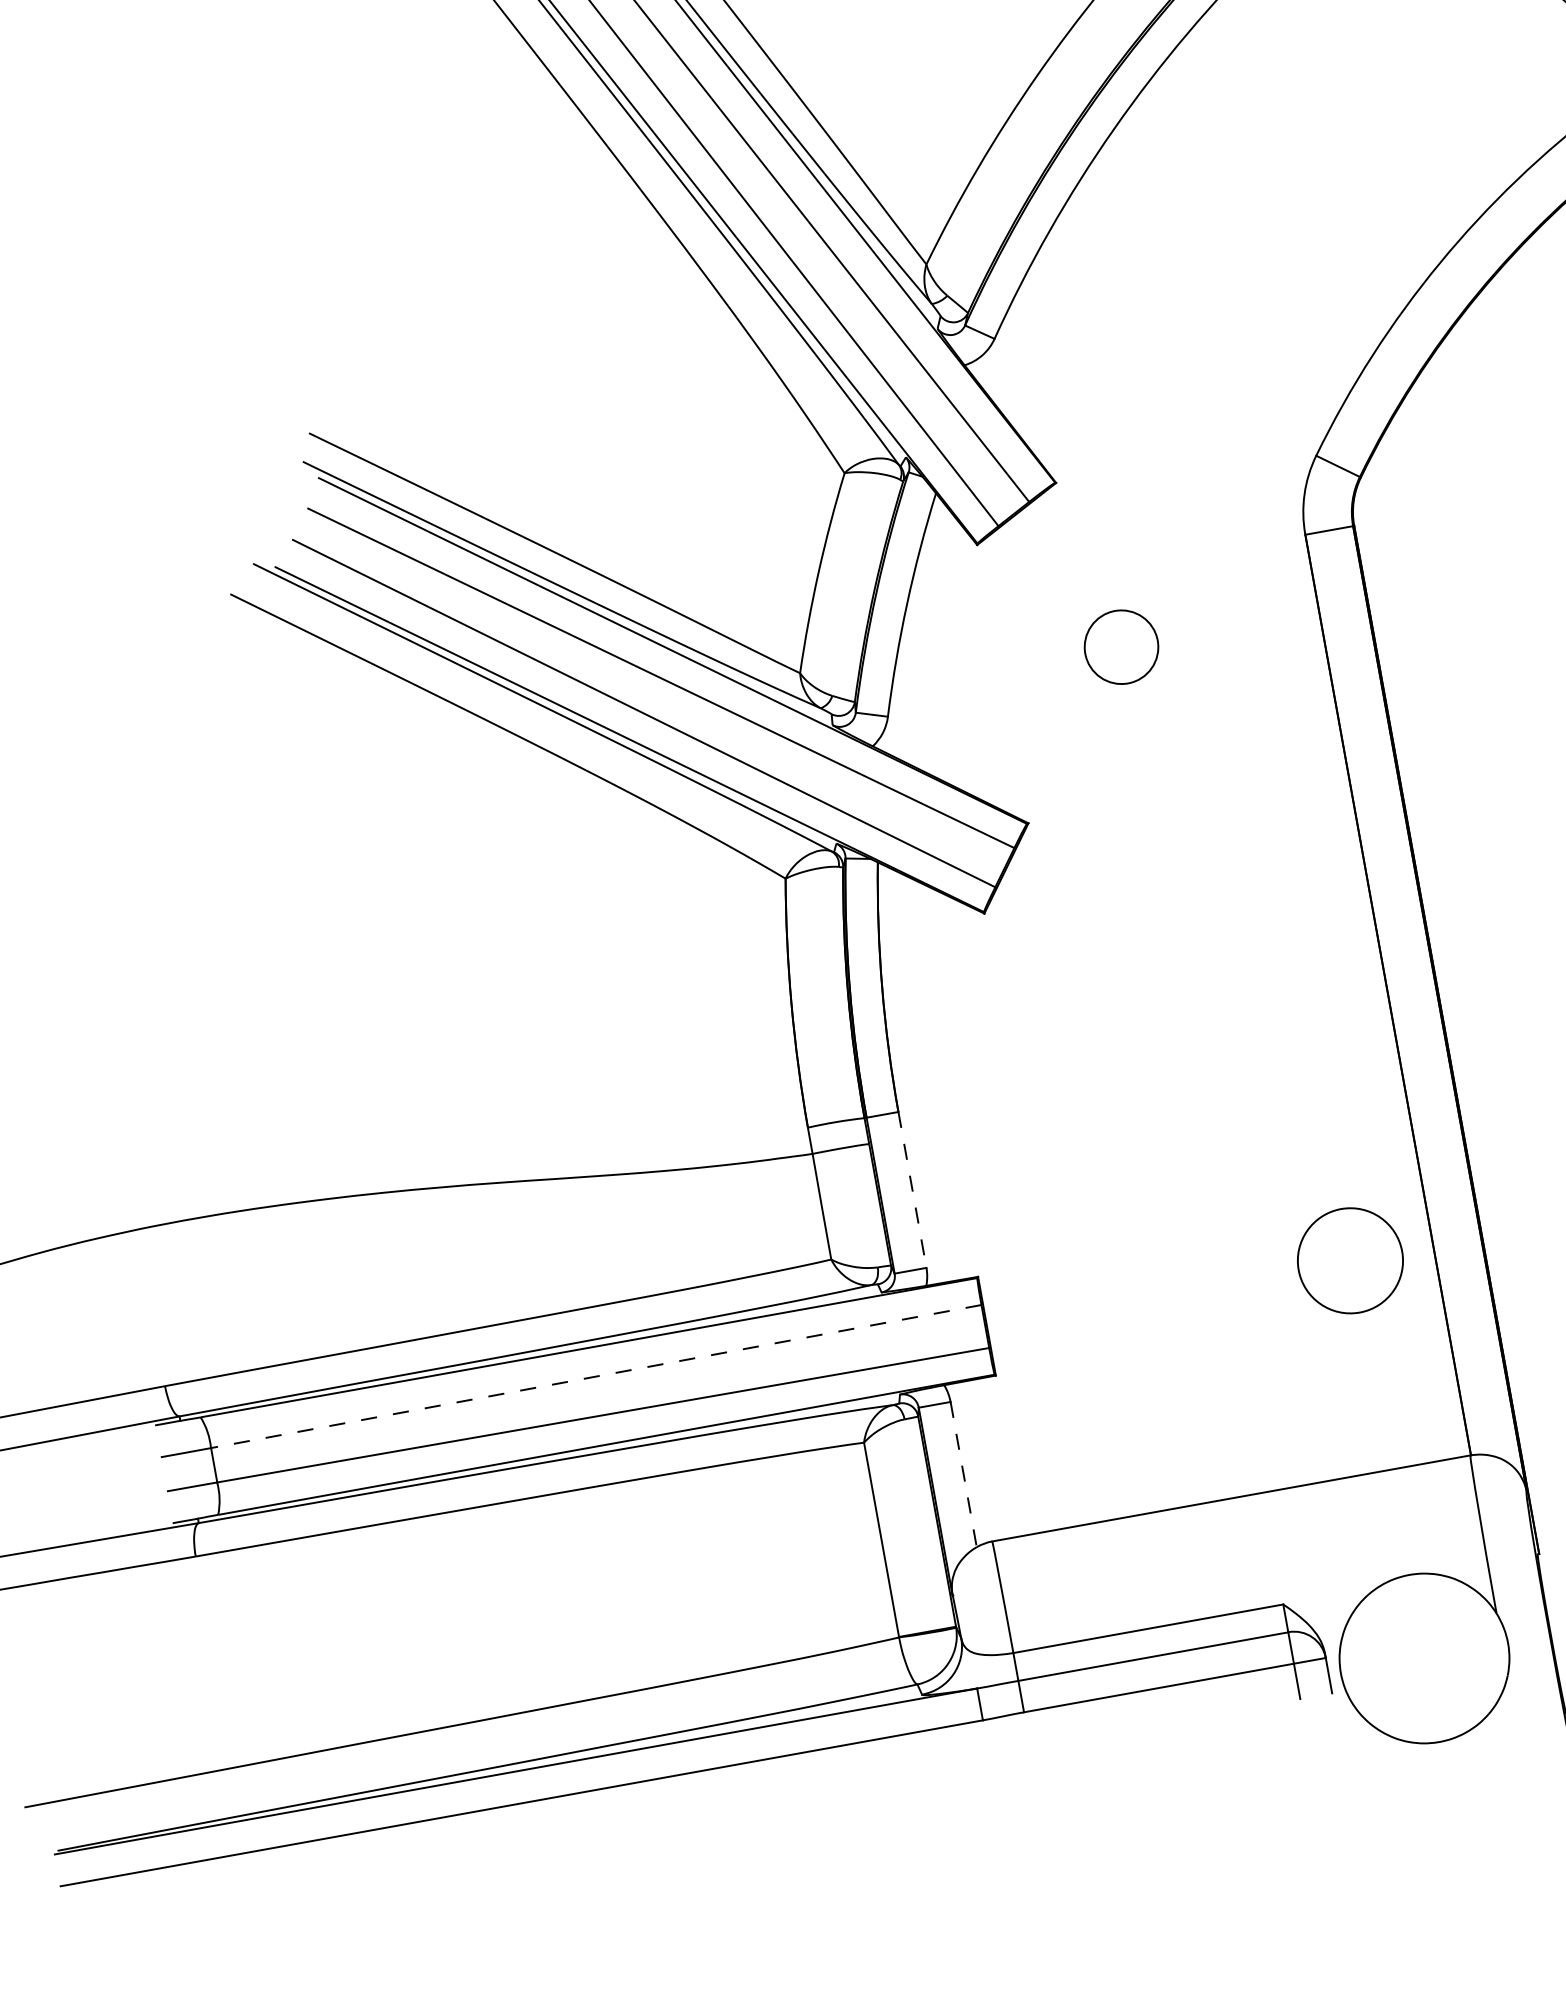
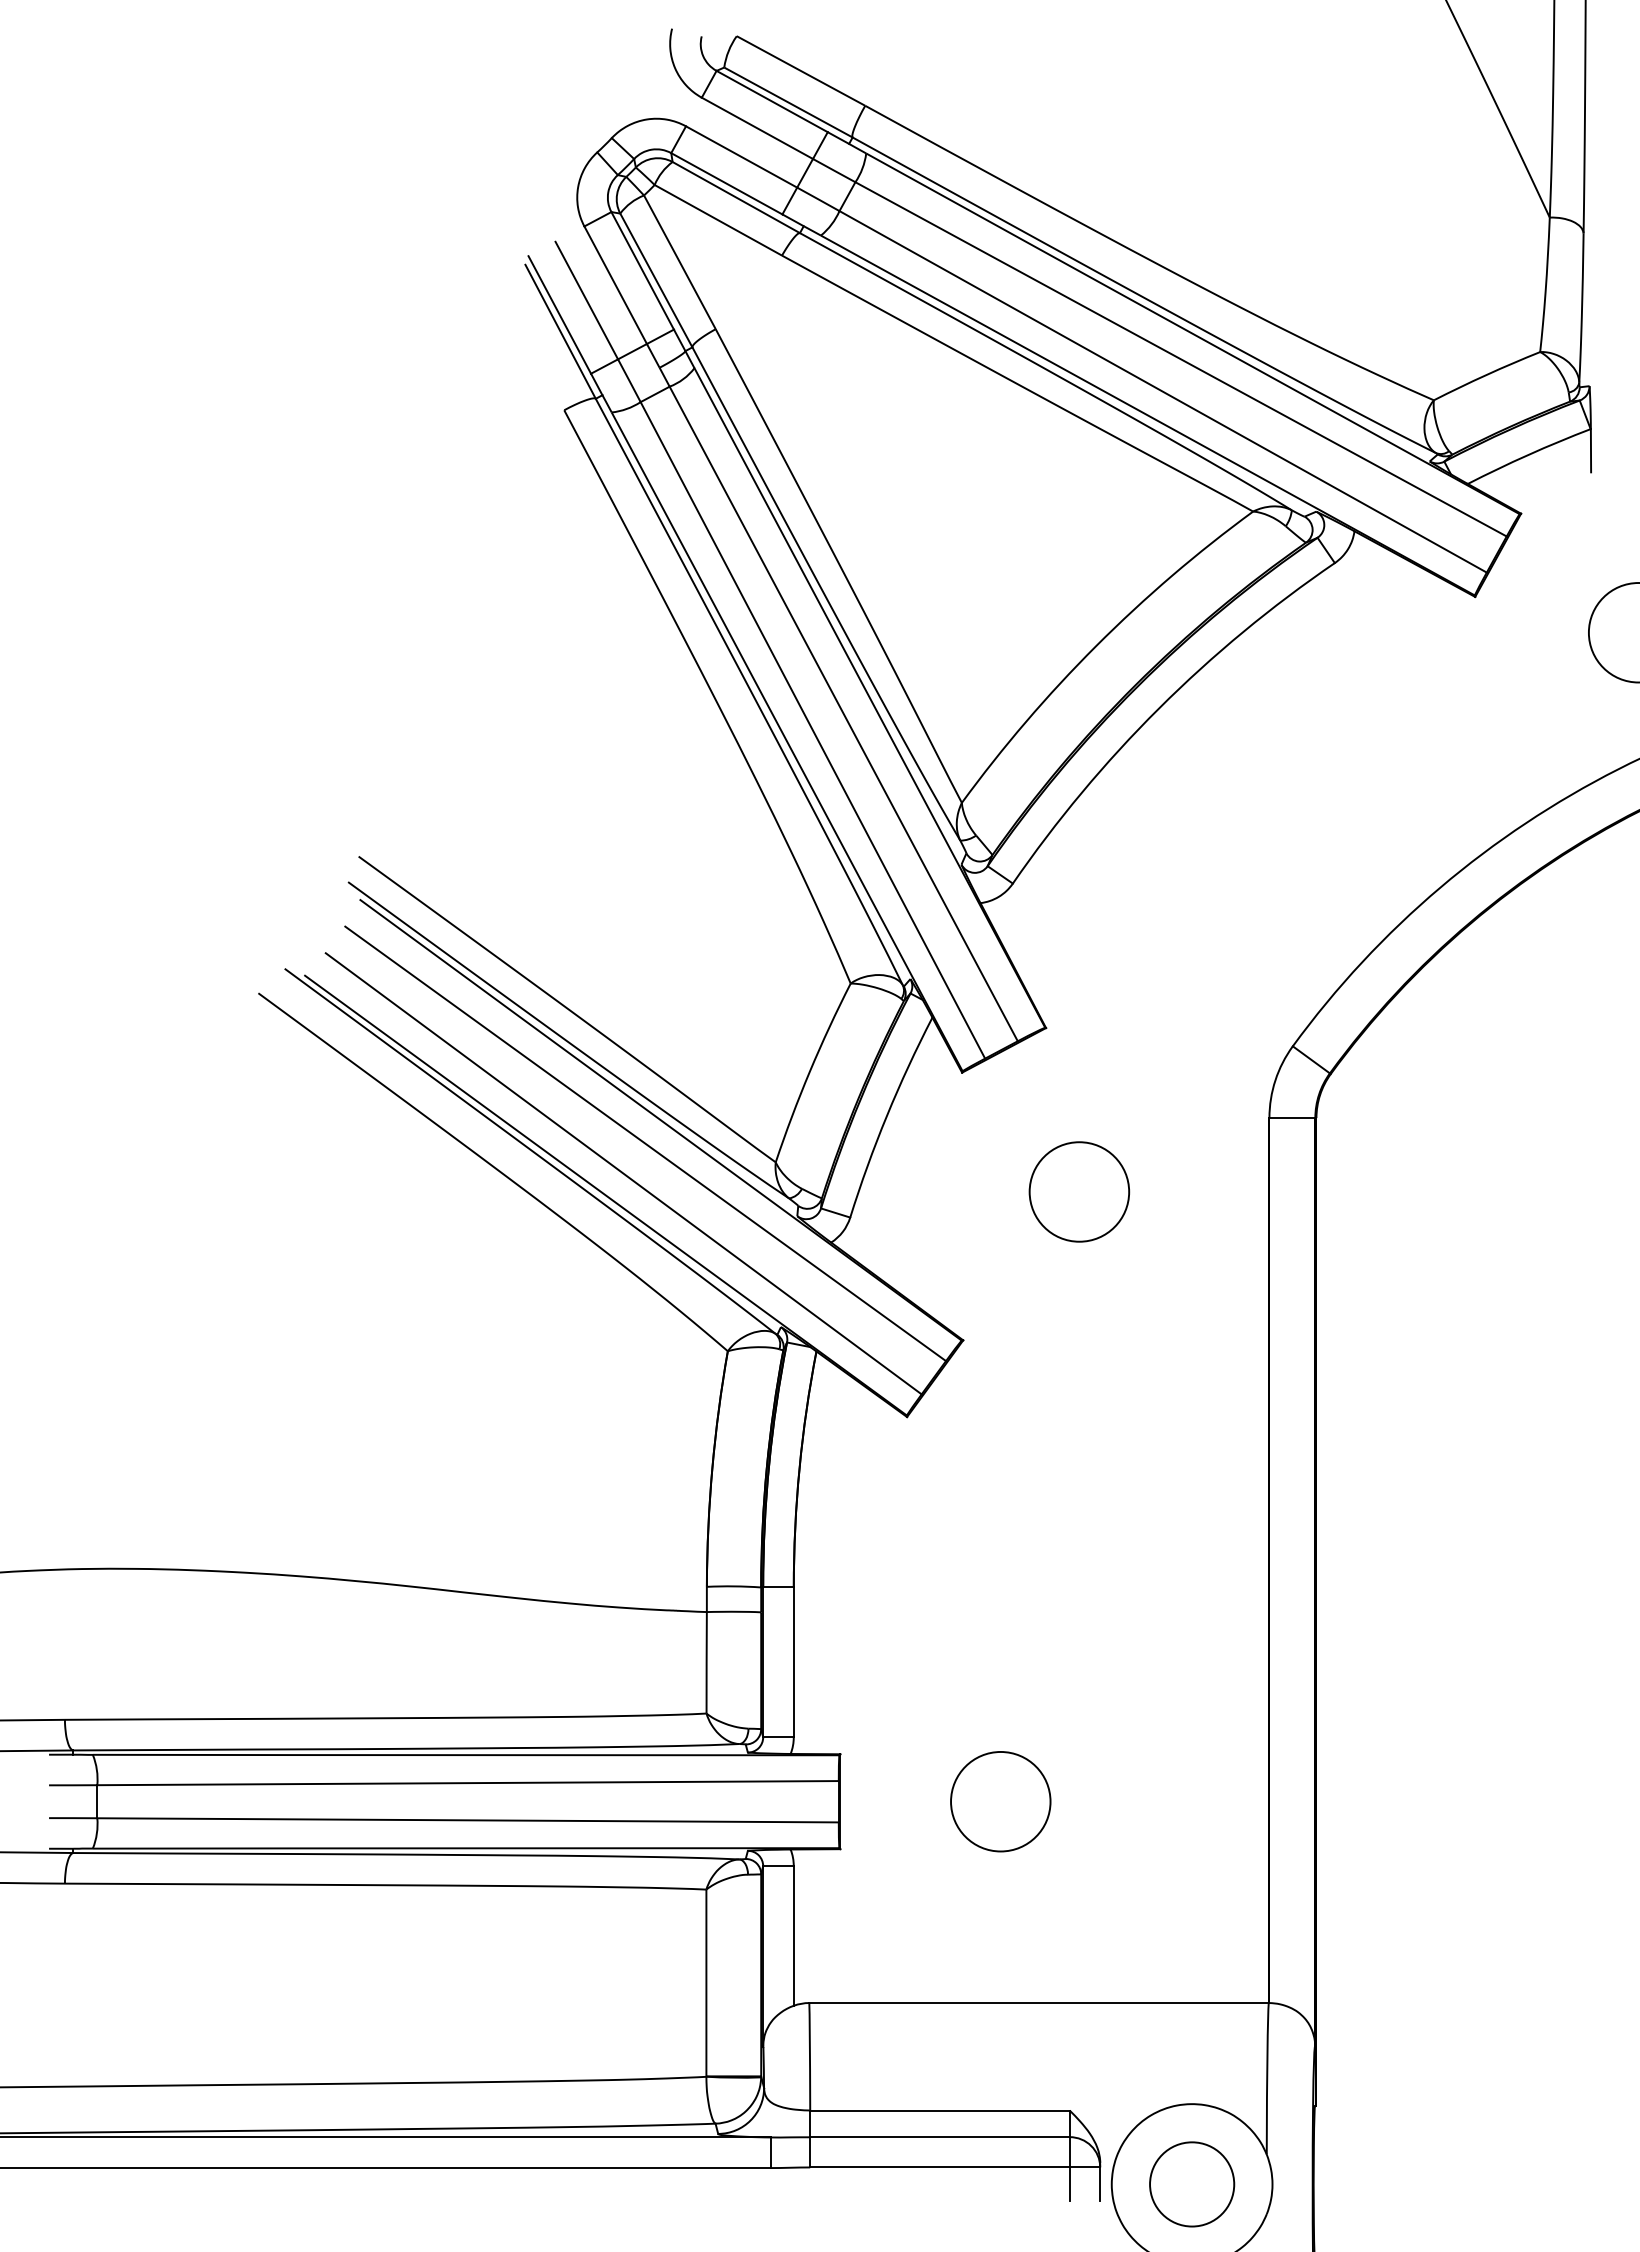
circle: (1121, 646) -> (1079, 1191), size x1.43
line: (912, 1190) -> (793, 1662), dashed -> solid
circle: (1350, 1260) -> (1000, 1801), moved
line: (596, 1376) -> (468, 1783), dashed -> solid
line: (963, 1474) -> (793, 1935), dashed -> solid
circle: (1424, 1658) -> (1192, 2184), added

